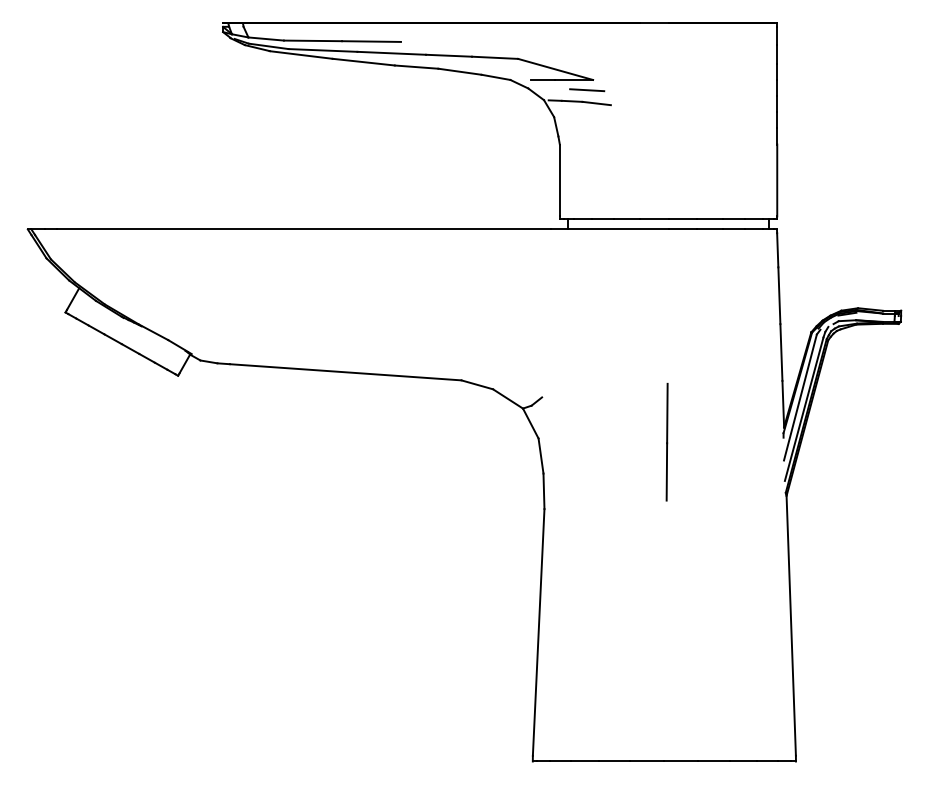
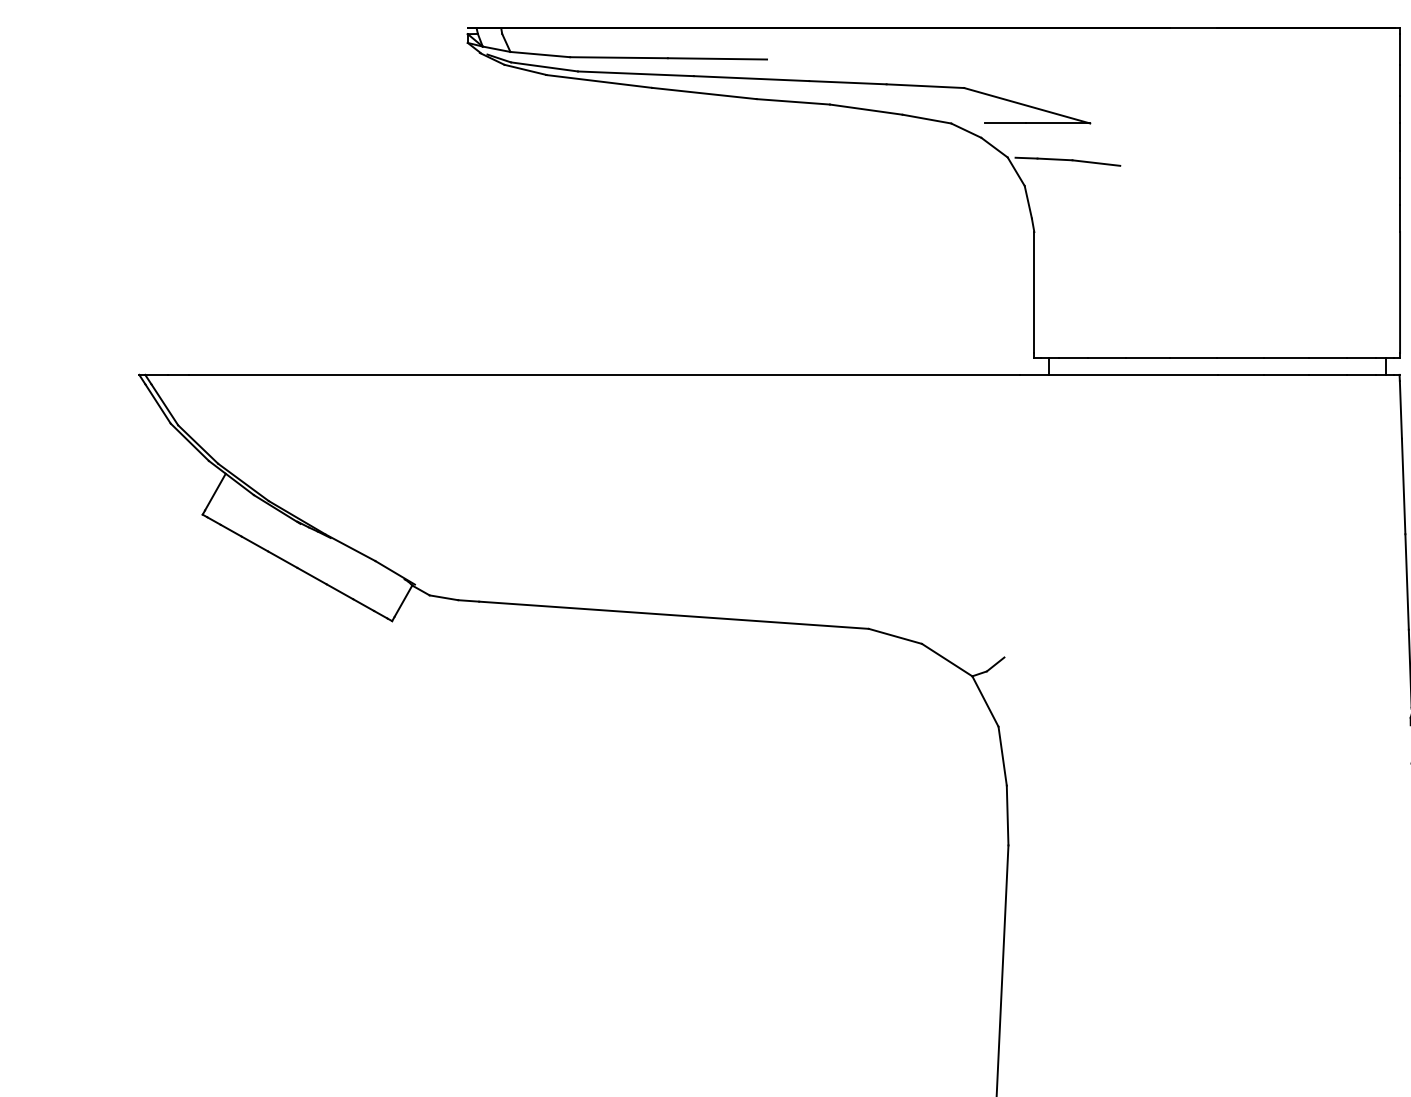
line: (587, 90) -> (1080, 141), removed
line: (666, 442) -> (1213, 733), removed

